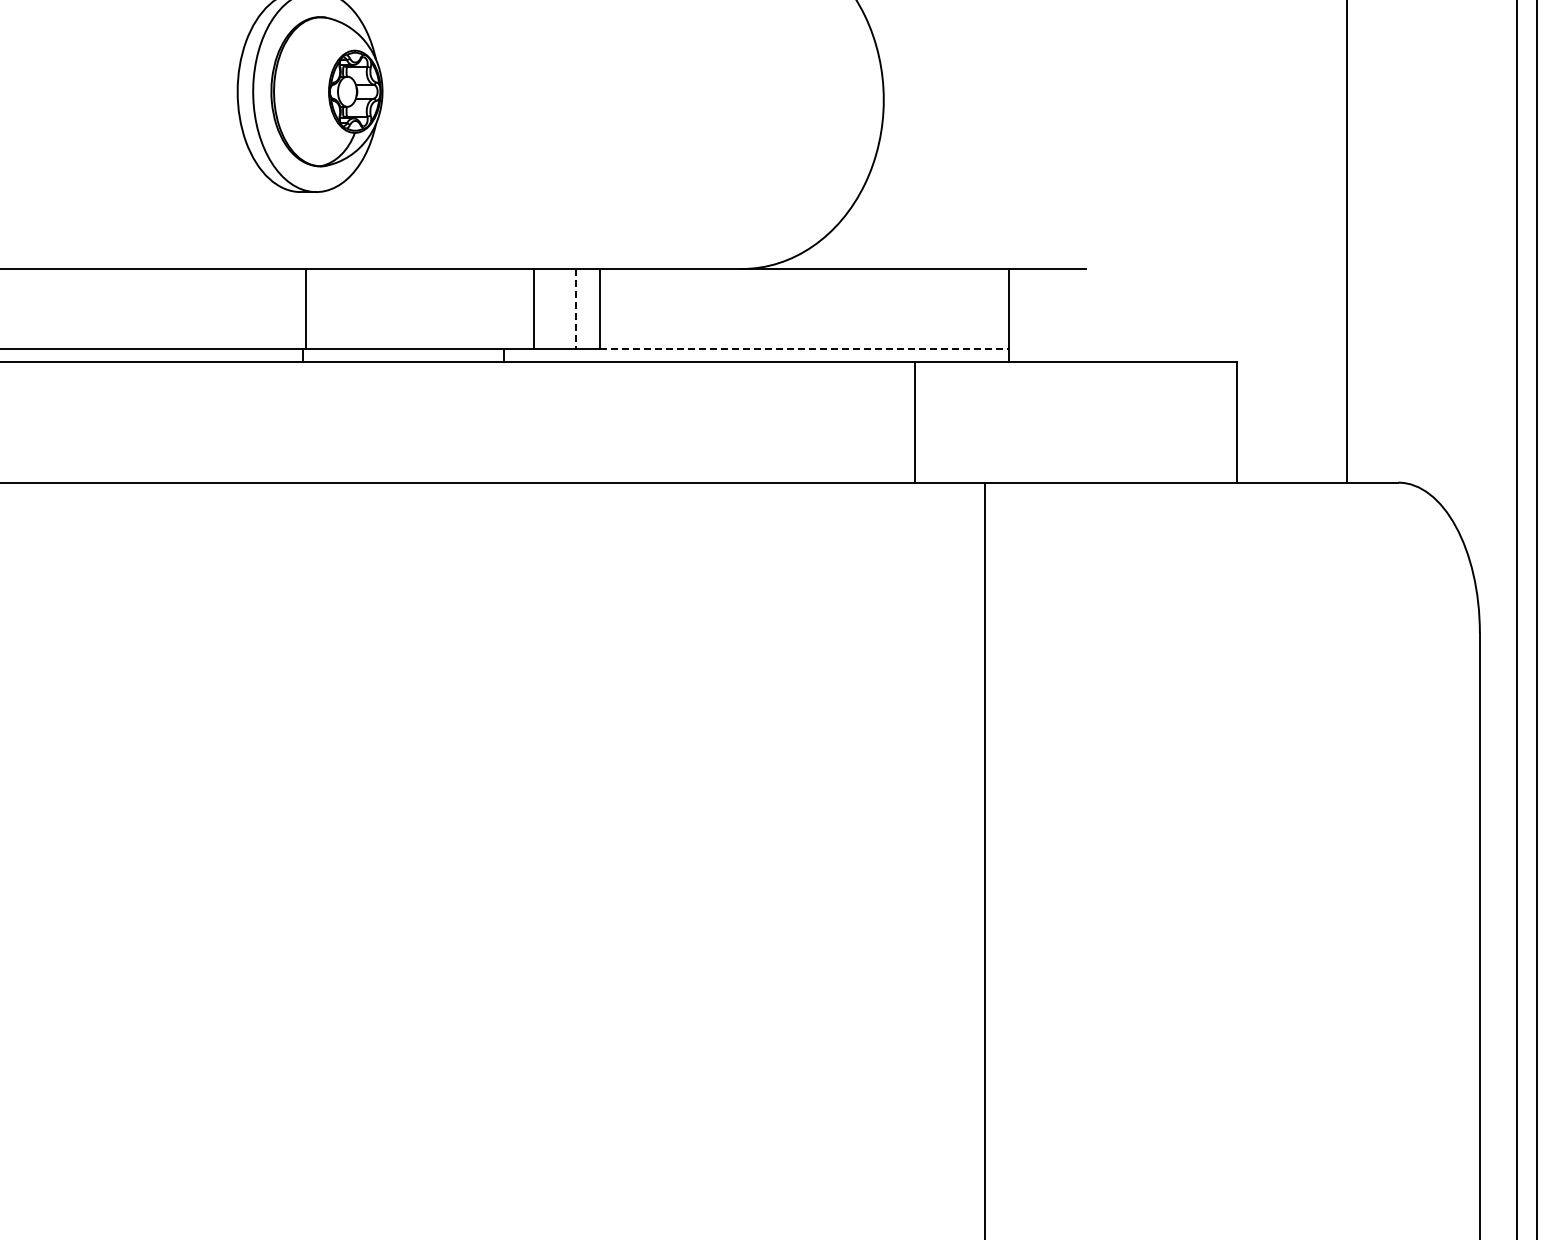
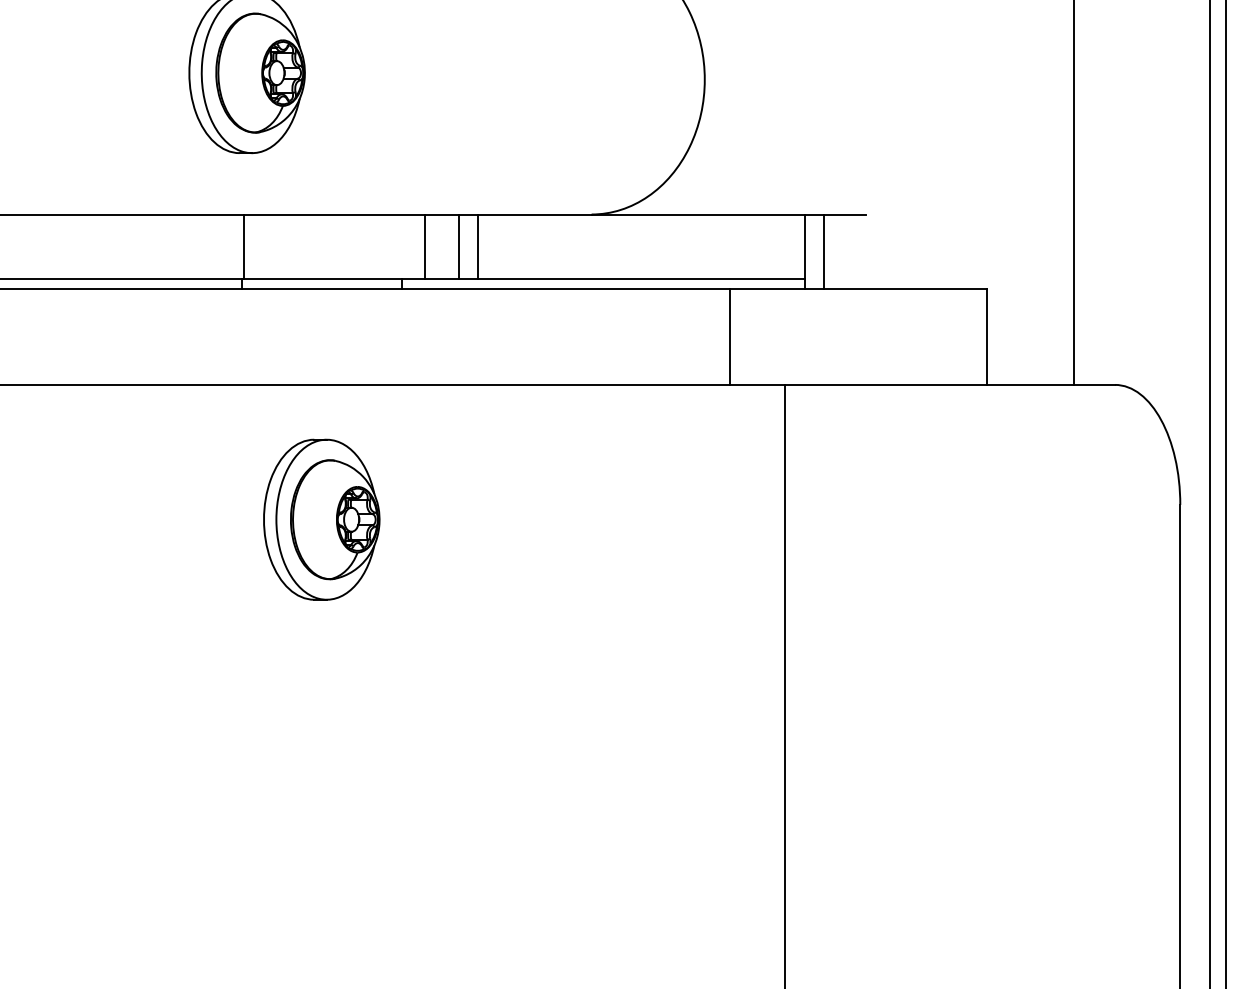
line: (575, 309) -> (458, 246), dashed -> solid
line: (1032, 315) -> (823, 251), added
line: (804, 349) -> (641, 278), dashed -> solid
part: (403, 651) -> (321, 519), added

